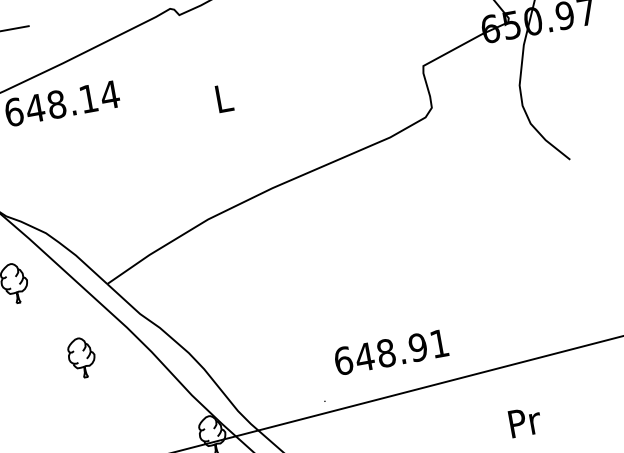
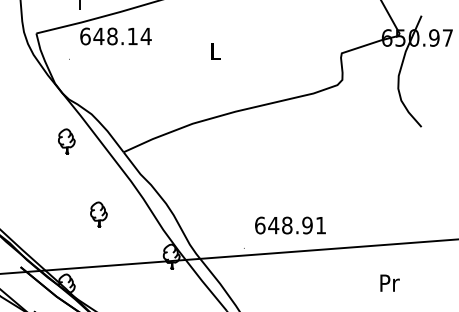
part: (81, 357) -> (98, 214), moved
text: (524, 421) -> (389, 282), moved

